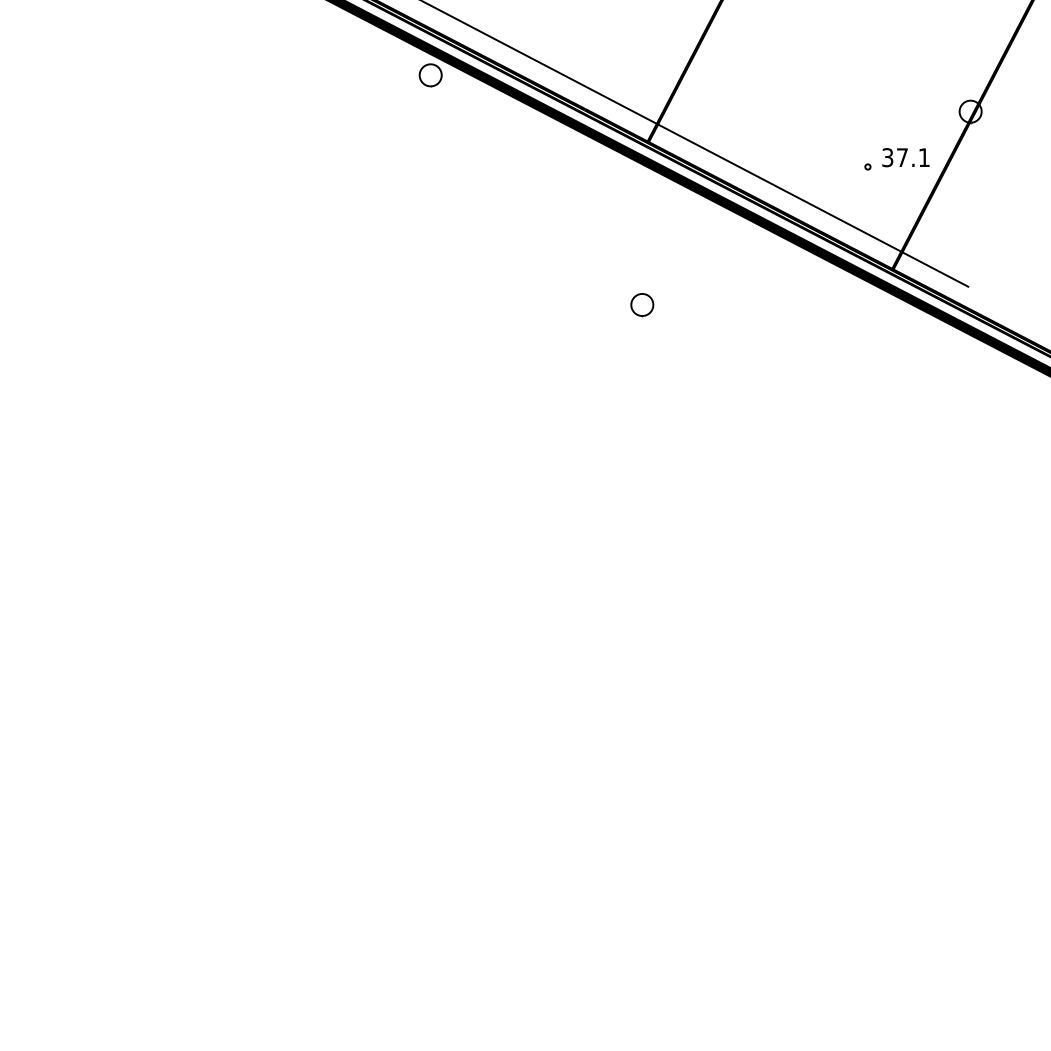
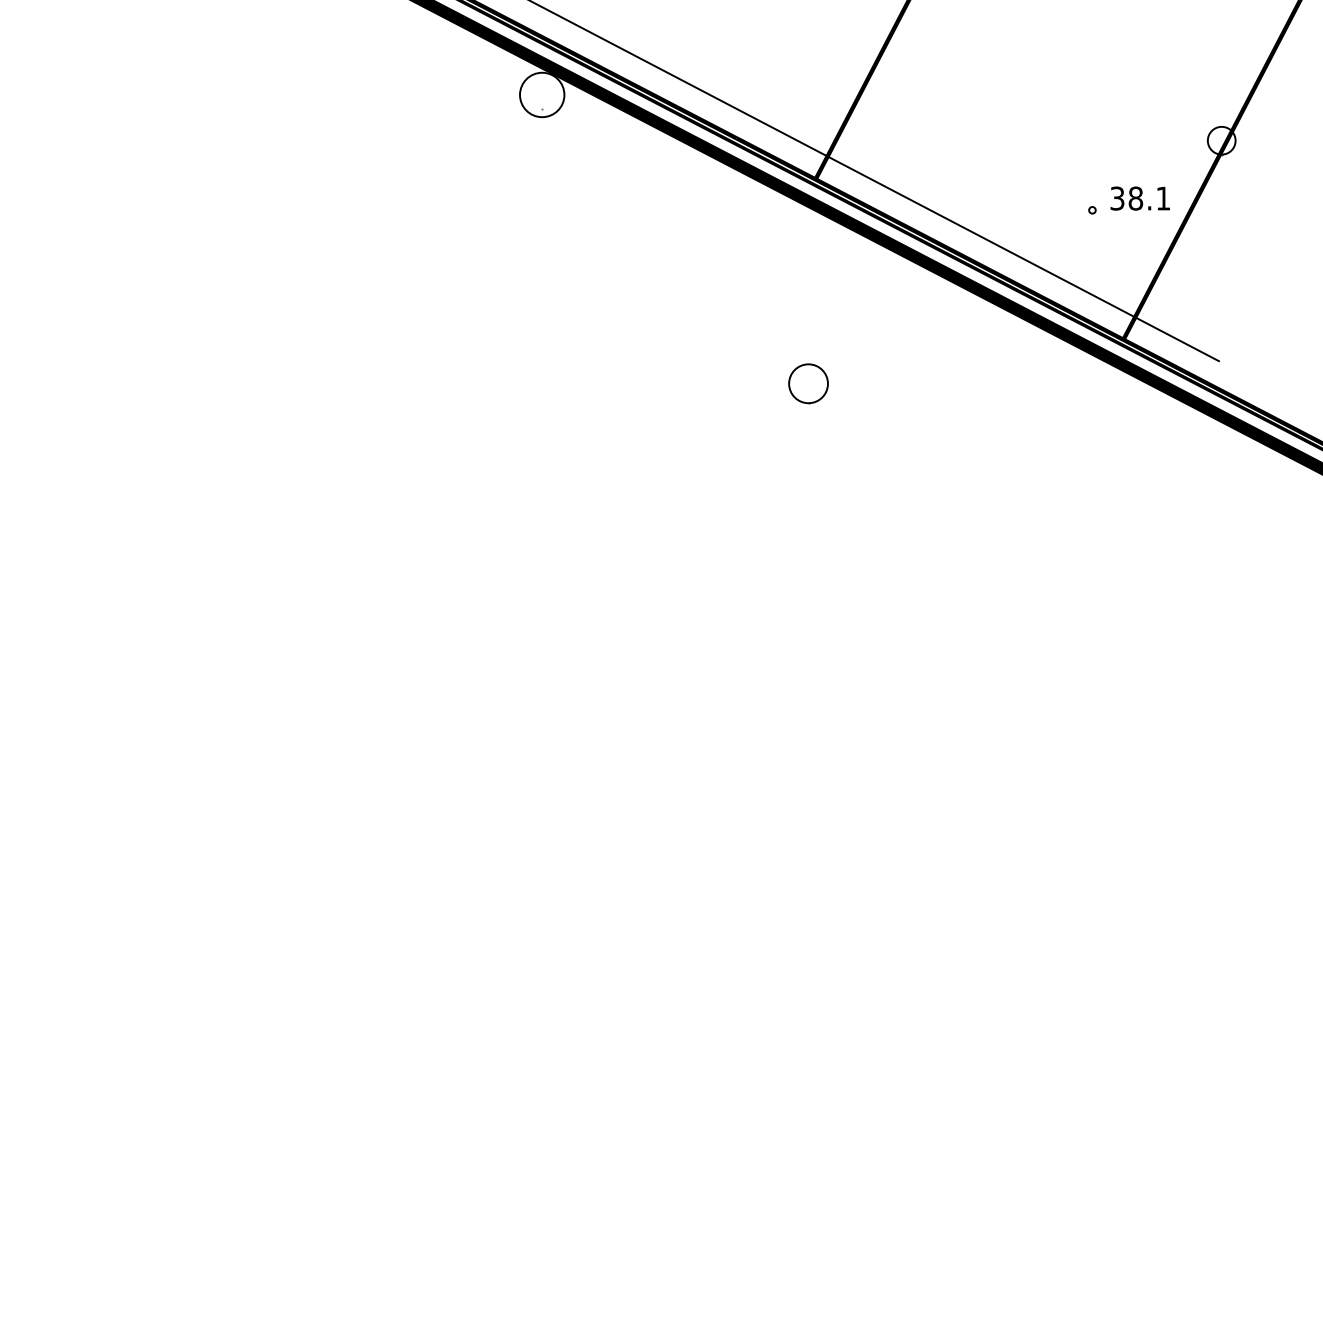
circle: (430, 74) -> (542, 94), size x1.6
text: (902, 157) -> (1135, 198), 37.1 -> 38.1
part: (642, 305) -> (808, 384), size x1.4

